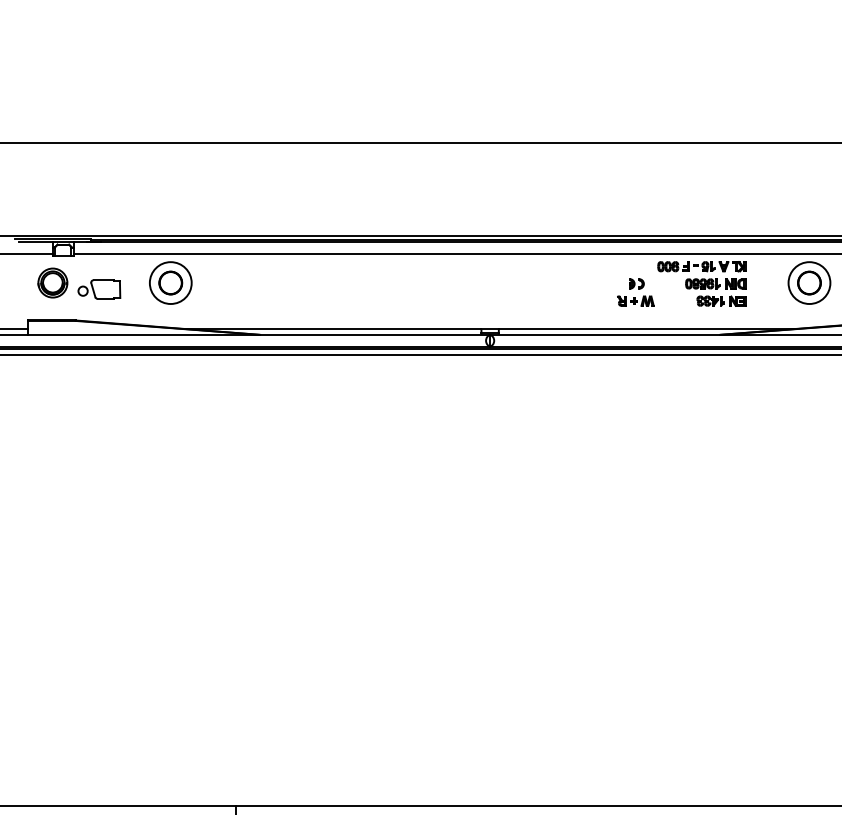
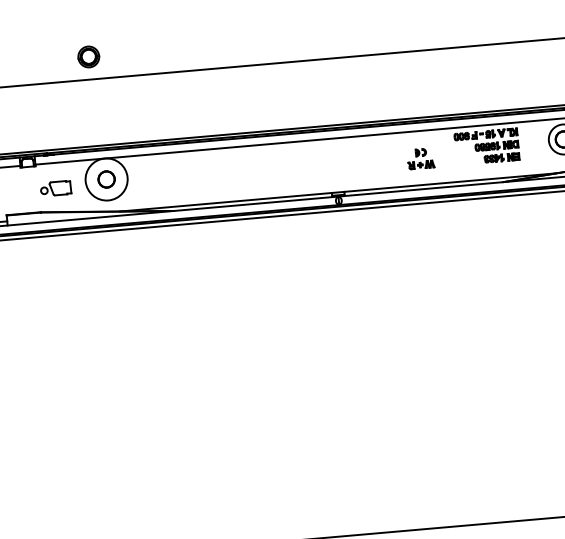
part: (52, 282) -> (88, 56), moved
circle: (170, 283) -> (106, 179), size x1.4
part: (635, 292) -> (420, 158), moved

